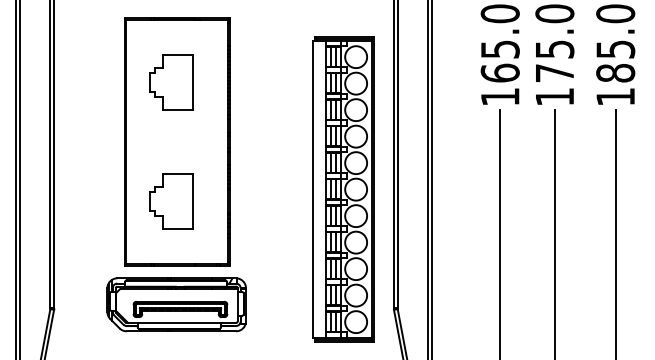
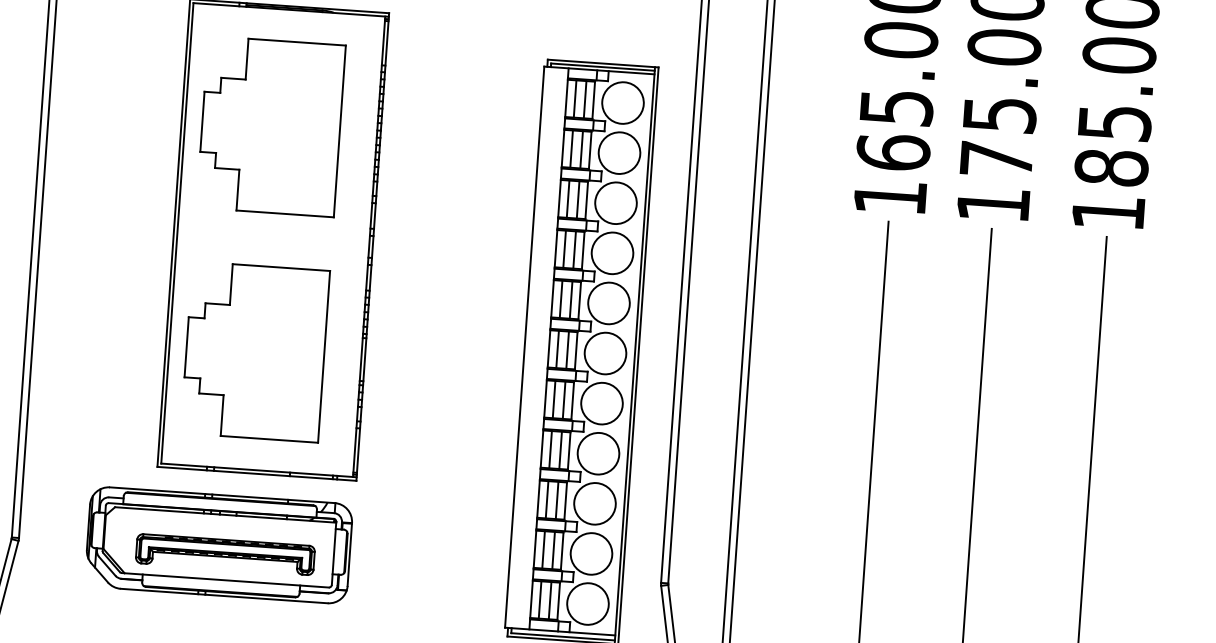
part: (171, 82) -> (270, 126), size x1.67
part: (171, 201) -> (254, 351), size x1.67
part: (176, 304) -> (218, 544), moved

